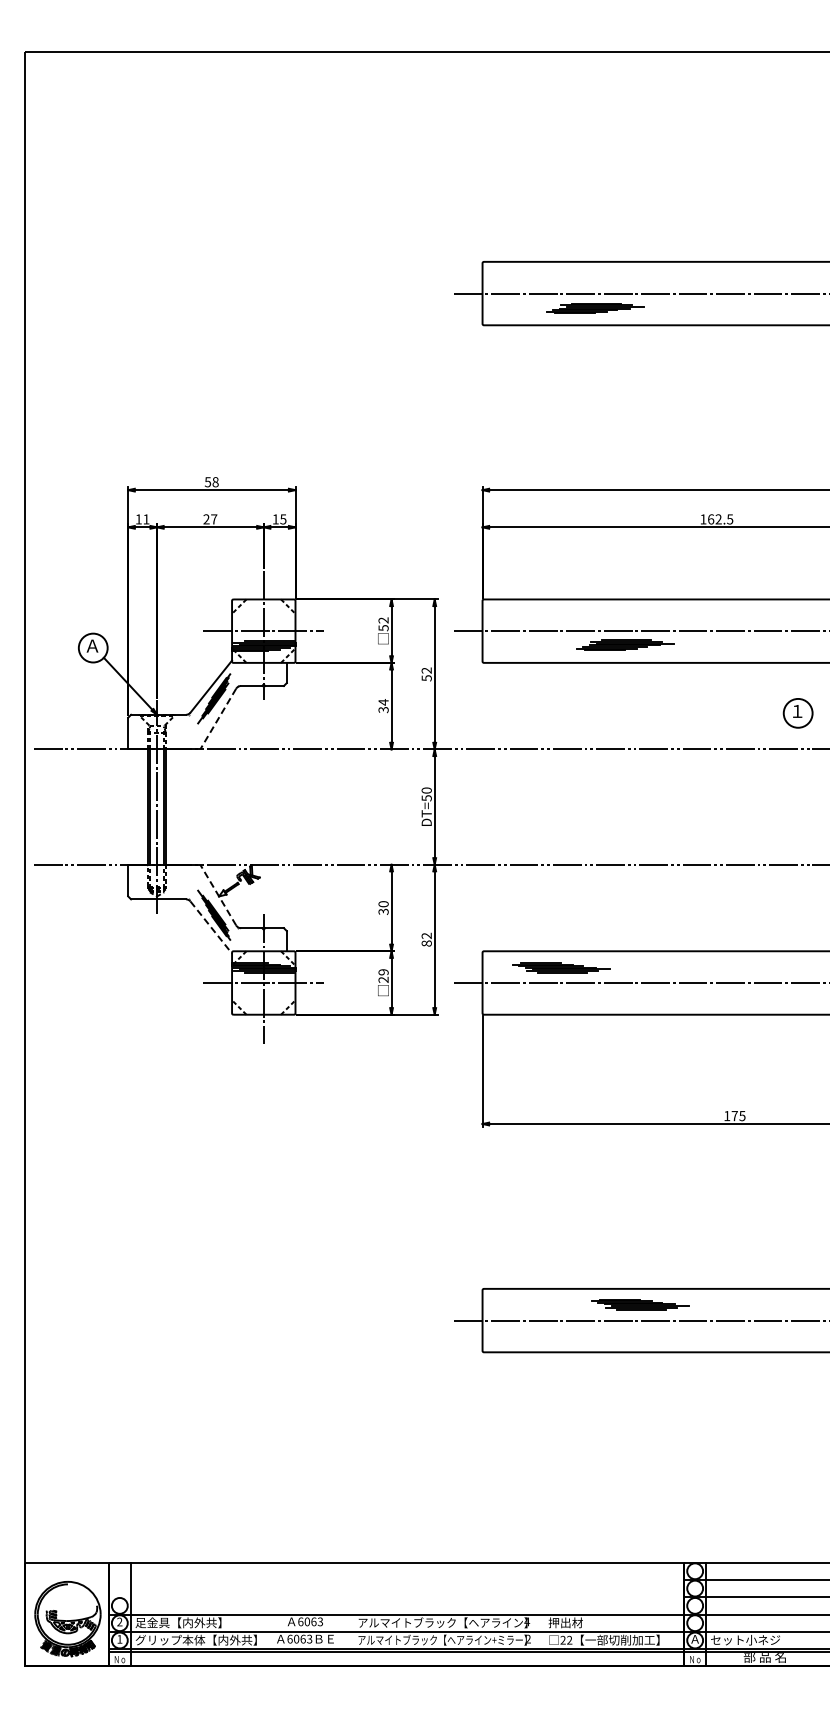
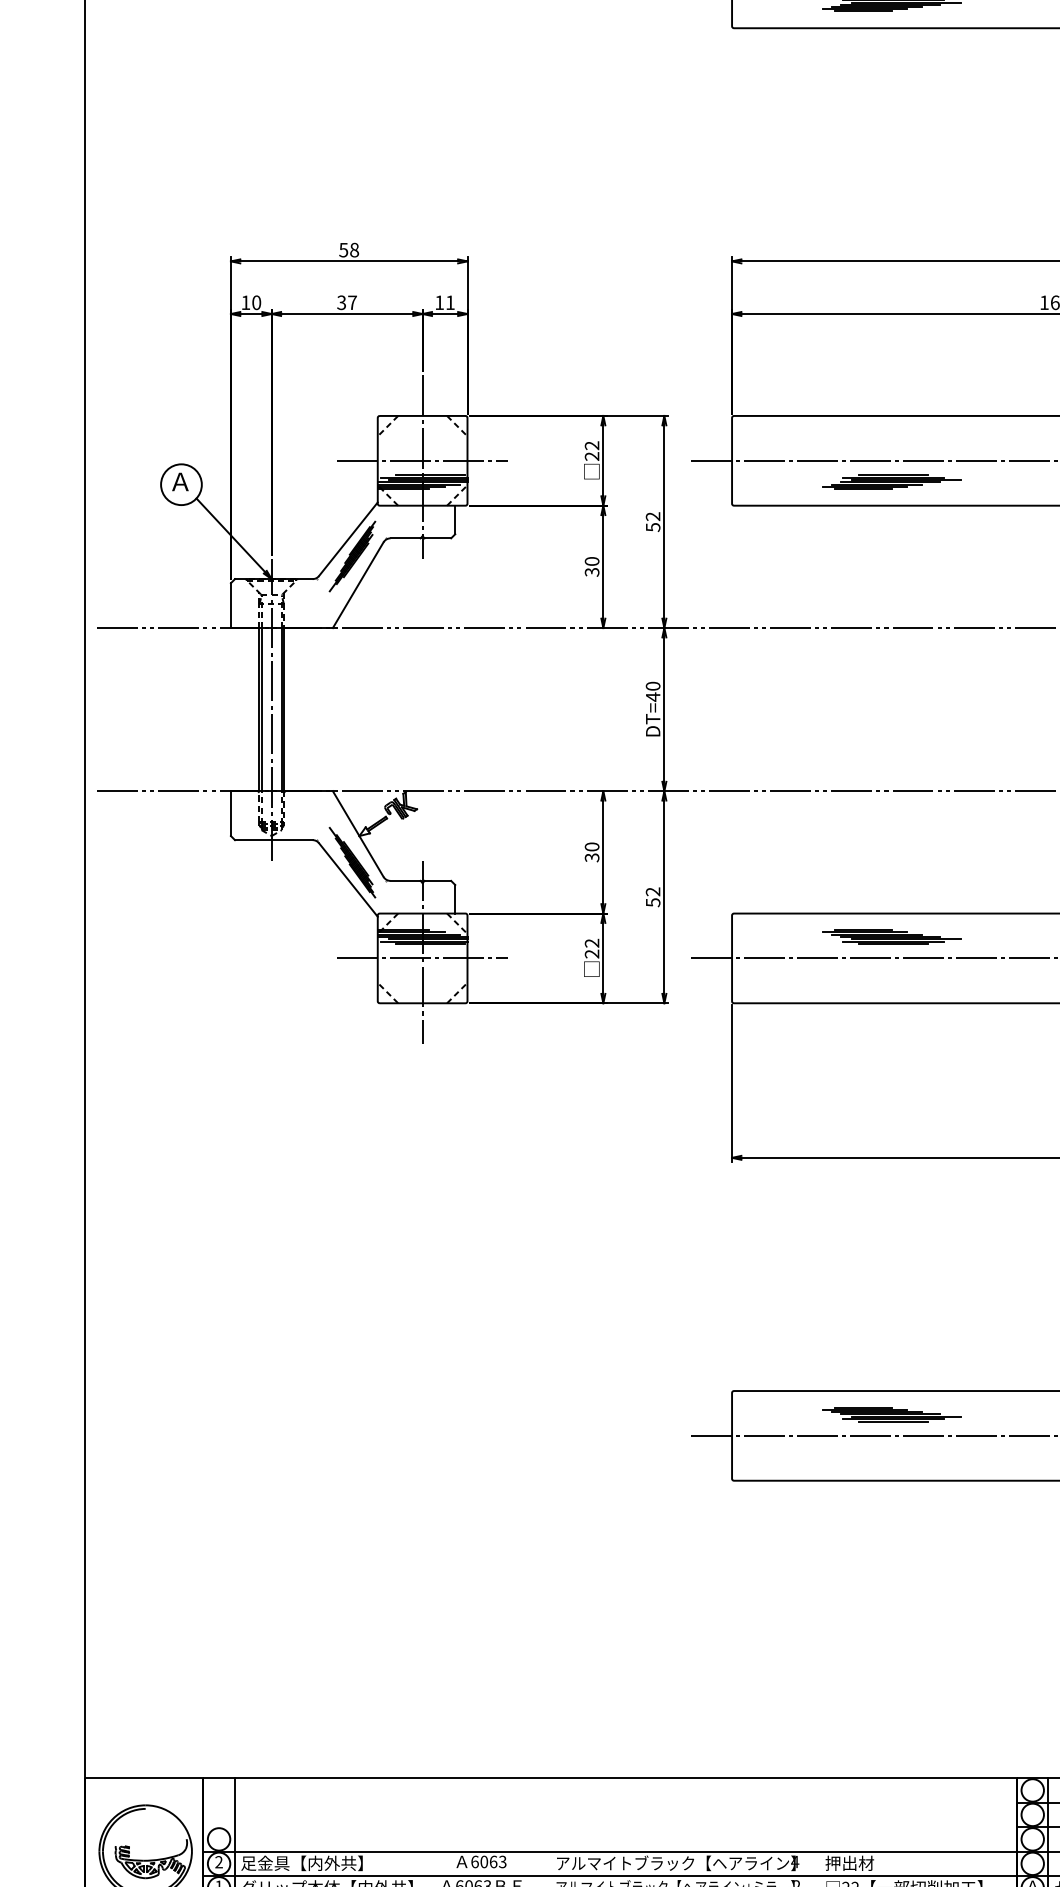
text: (146, 519) -> (256, 302), 11 -> 10
text: (206, 519) -> (341, 302), 27 -> 37
text: (283, 519) -> (450, 302), 15 -> 11
text: (383, 628) -> (591, 457), 52 -> 22
part: (625, 644) -> (891, 481), moved
text: (383, 702) -> (591, 561), 34 -> 30
line: (217, 719) -> (357, 585), dashed -> solid
text: (426, 797) -> (652, 696), DT=50 -> DT=40
line: (217, 894) -> (357, 833), dashed -> solid
line: (211, 927) -> (348, 879), dashed -> solid
text: (426, 943) -> (652, 902), 82 -> 52
part: (561, 967) -> (891, 936), moved
text: (383, 972) -> (591, 943), 29 -> 22
part: (640, 1304) -> (891, 1414), moved

